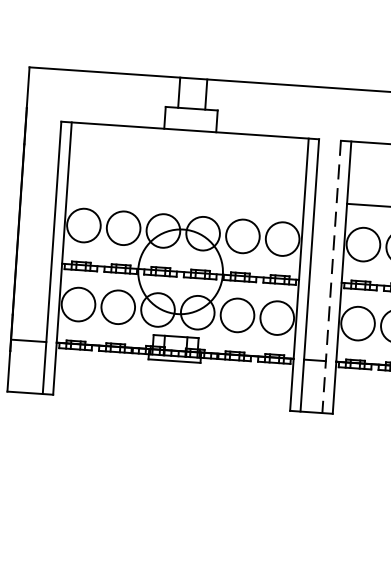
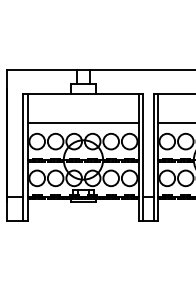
line: (186, 193) -> (83, 123), added
line: (331, 278) -> (153, 158), dashed -> solid

